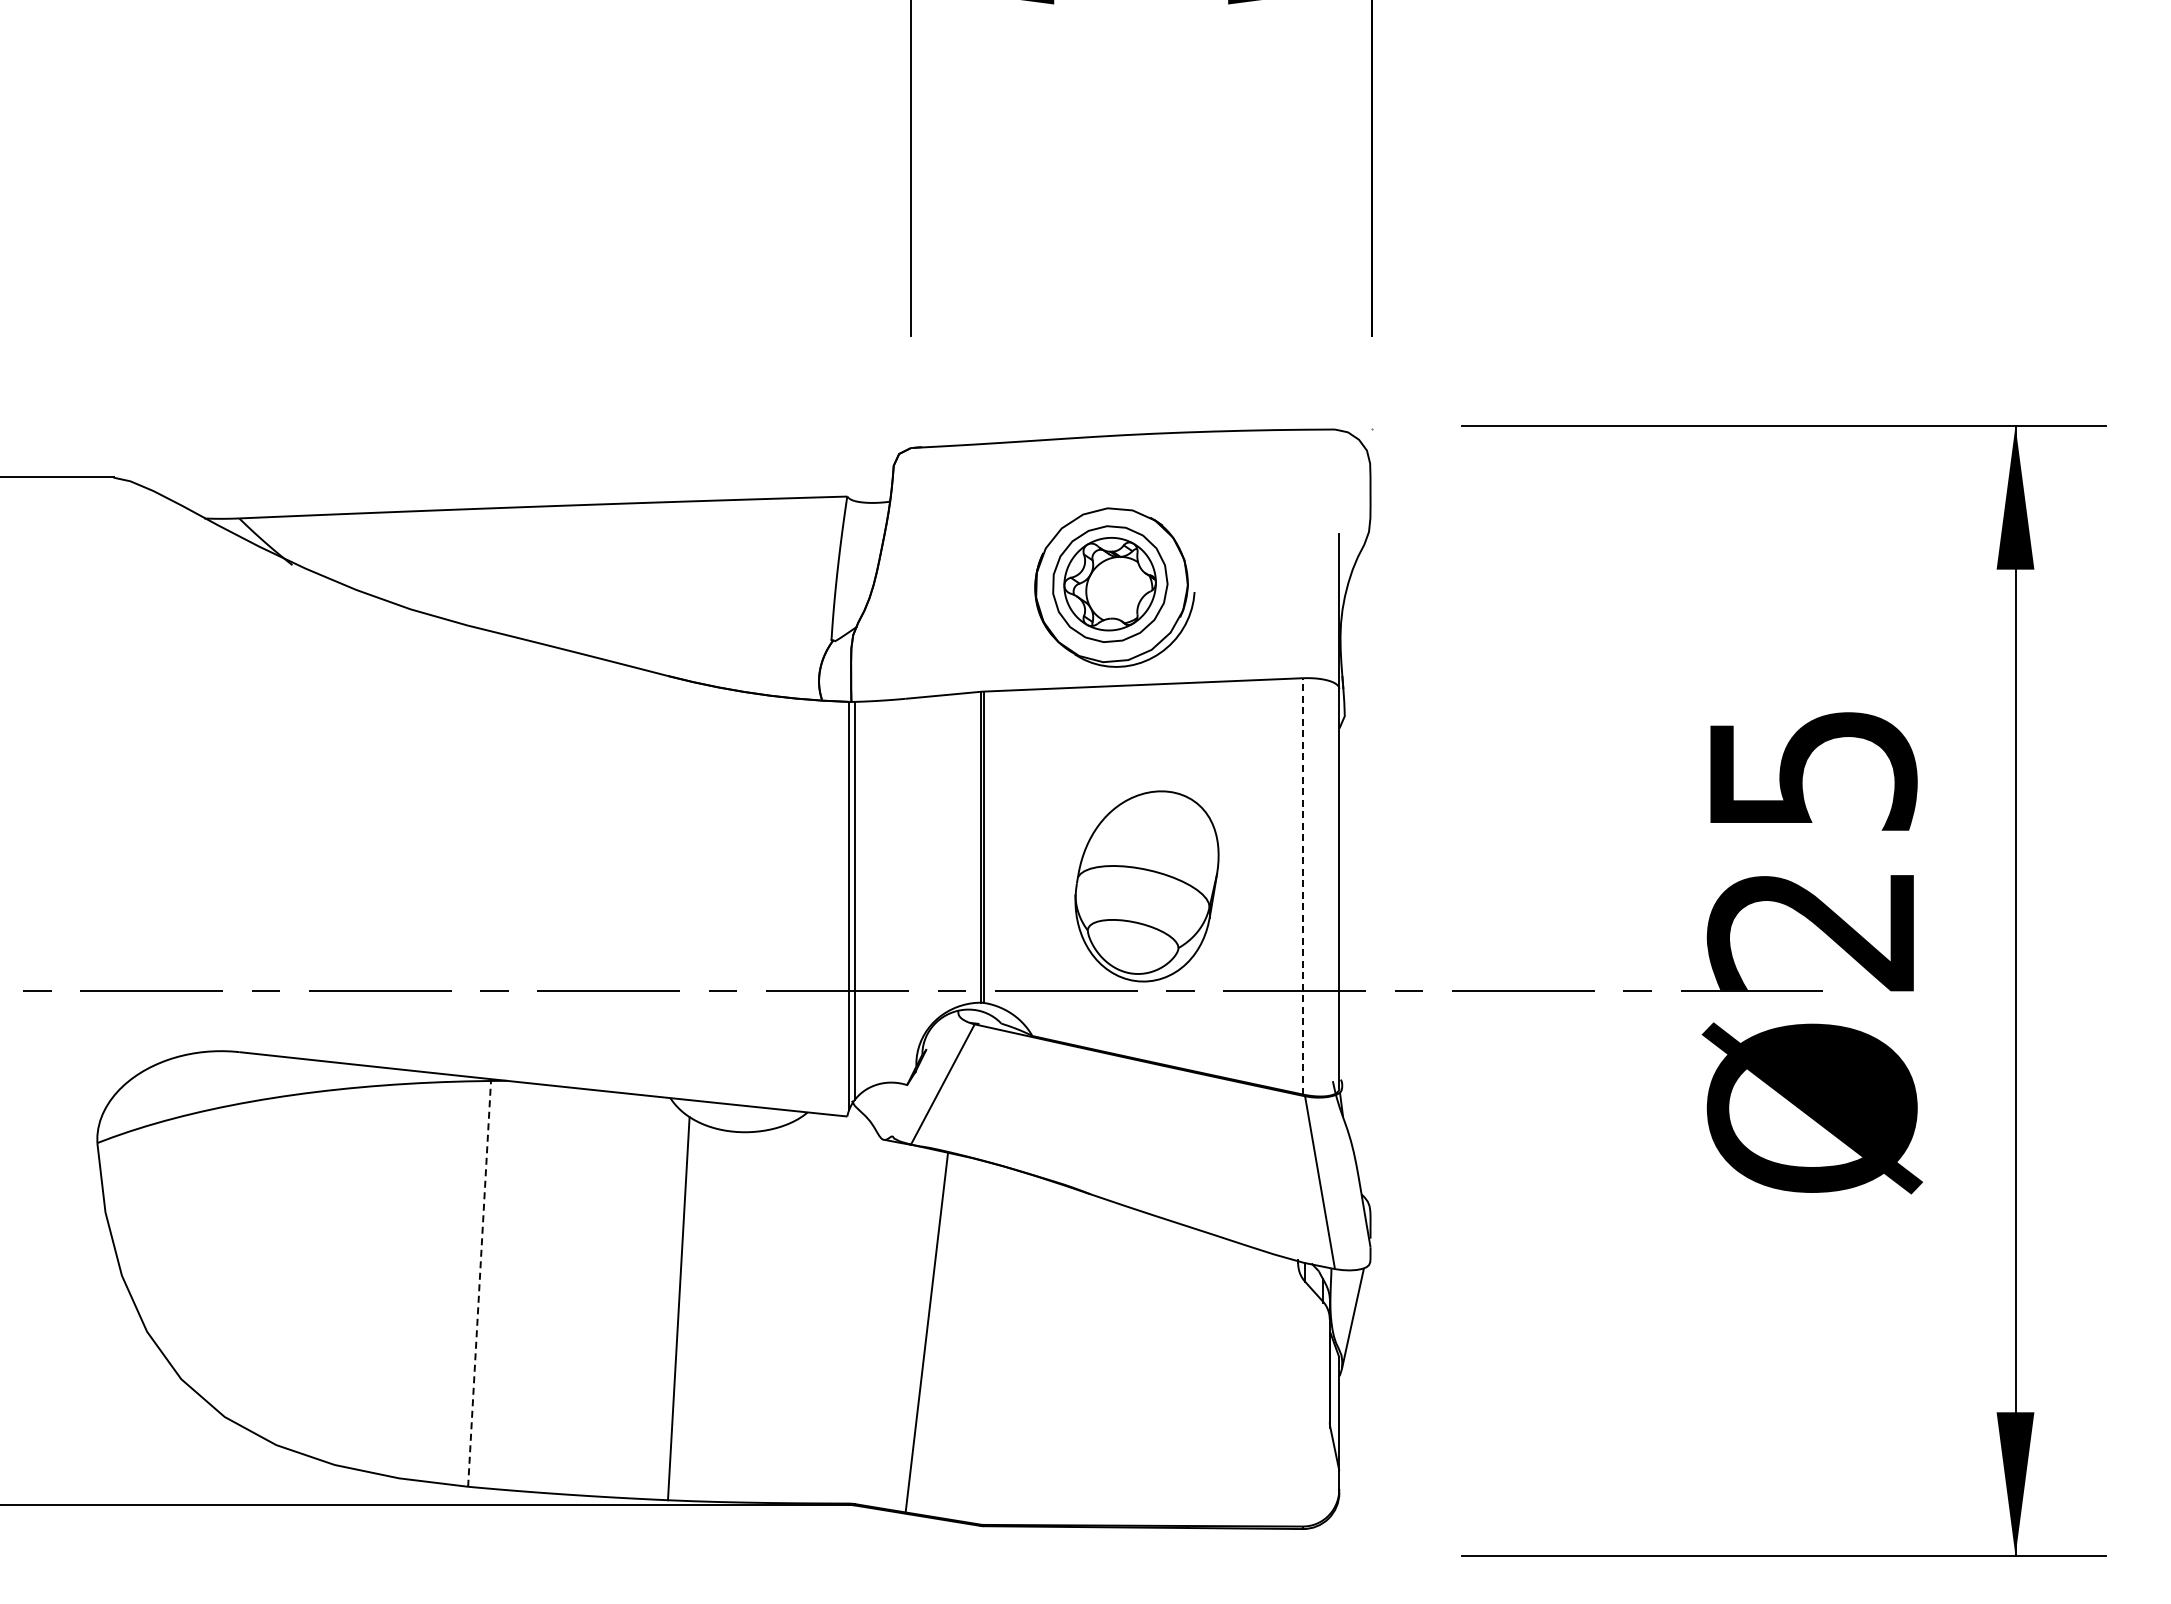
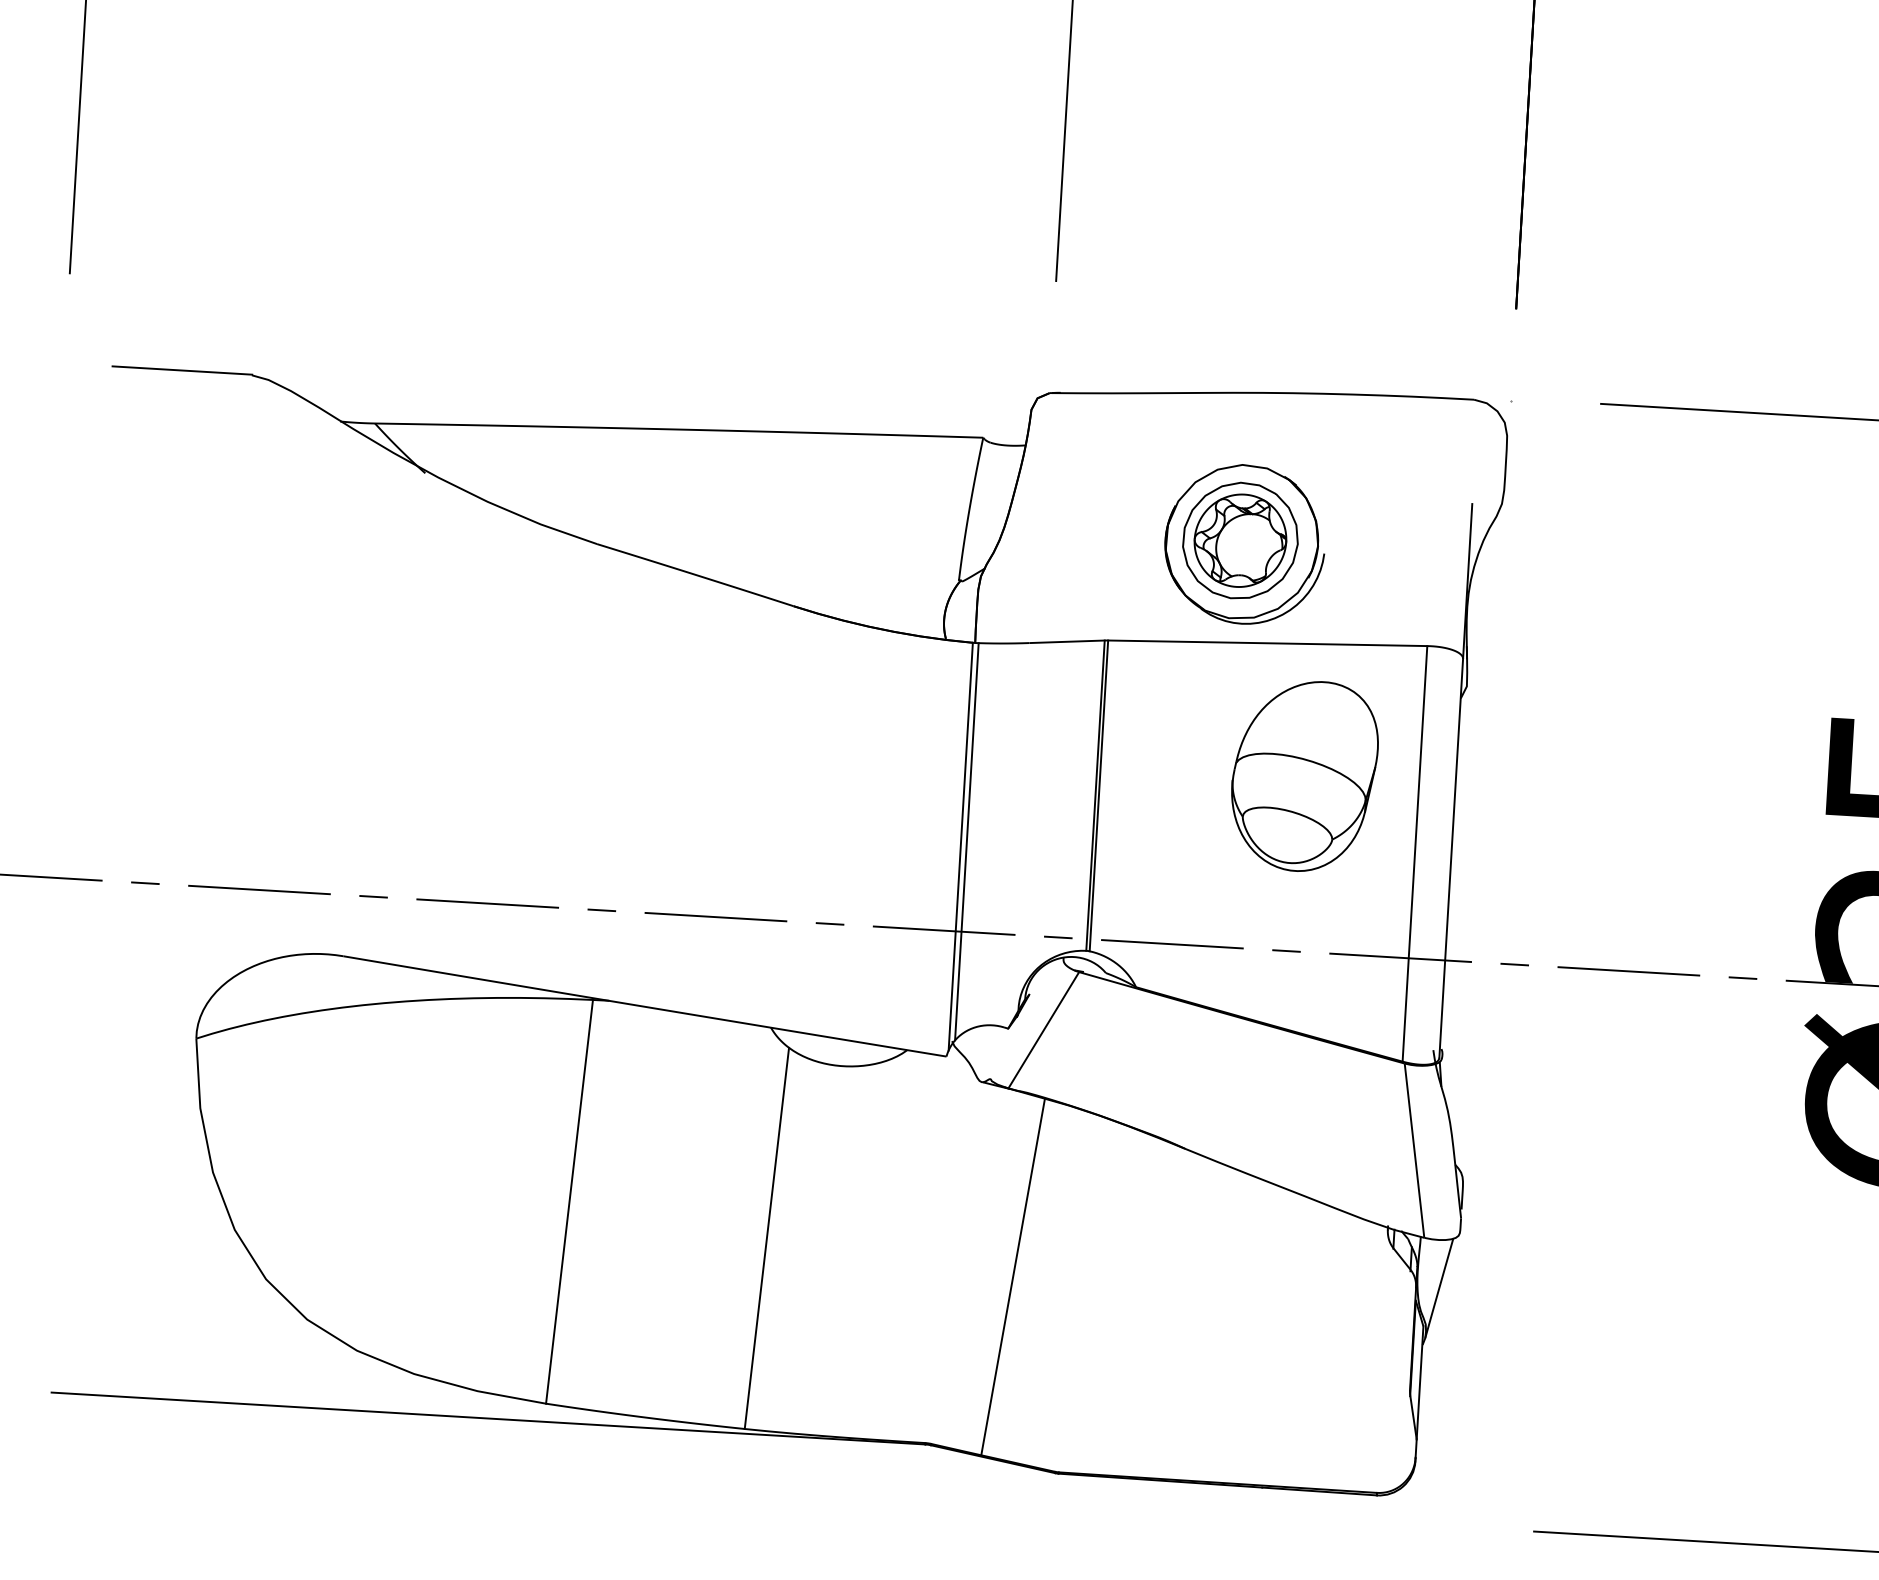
line: (1302, 885) -> (1414, 852), dashed -> solid
part: (1146, 886) -> (1303, 776), moved
line: (479, 1283) -> (569, 1201), dashed -> solid

